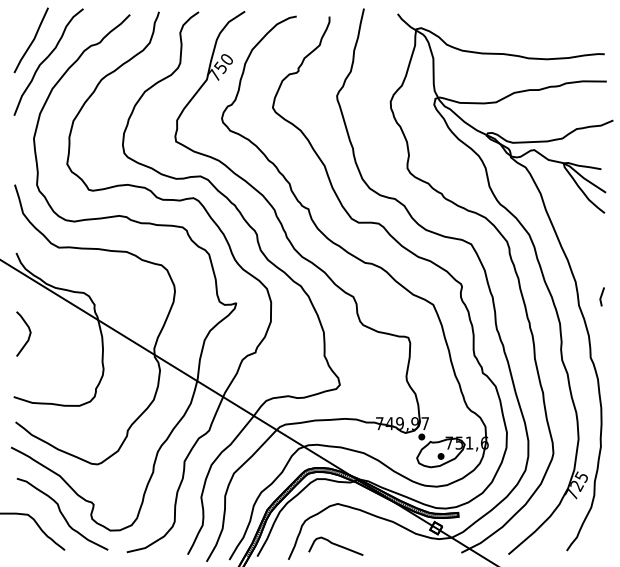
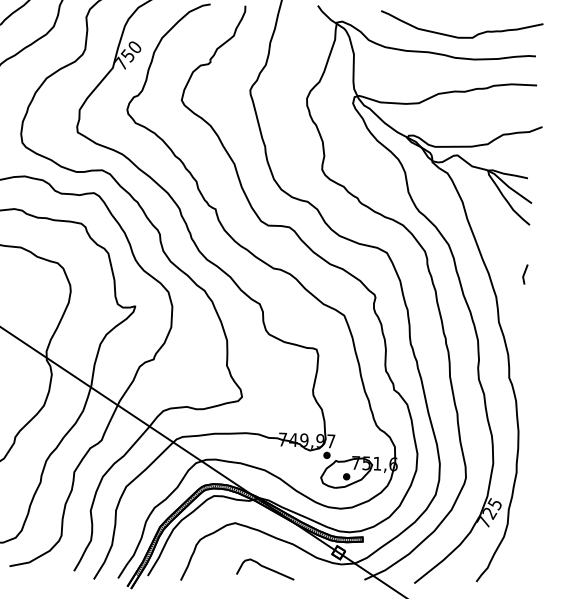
curve: (533, 38) -> (460, 36), added
line: (601, 296) -> (524, 274), moved
curve: (335, 545) -> (265, 568), moved

